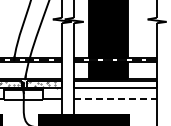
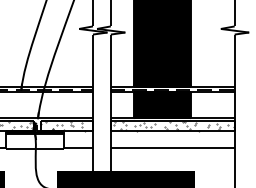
hatch: (116, 84) -> (174, 126), added
line: (115, 98) -> (172, 147), dashed -> solid

